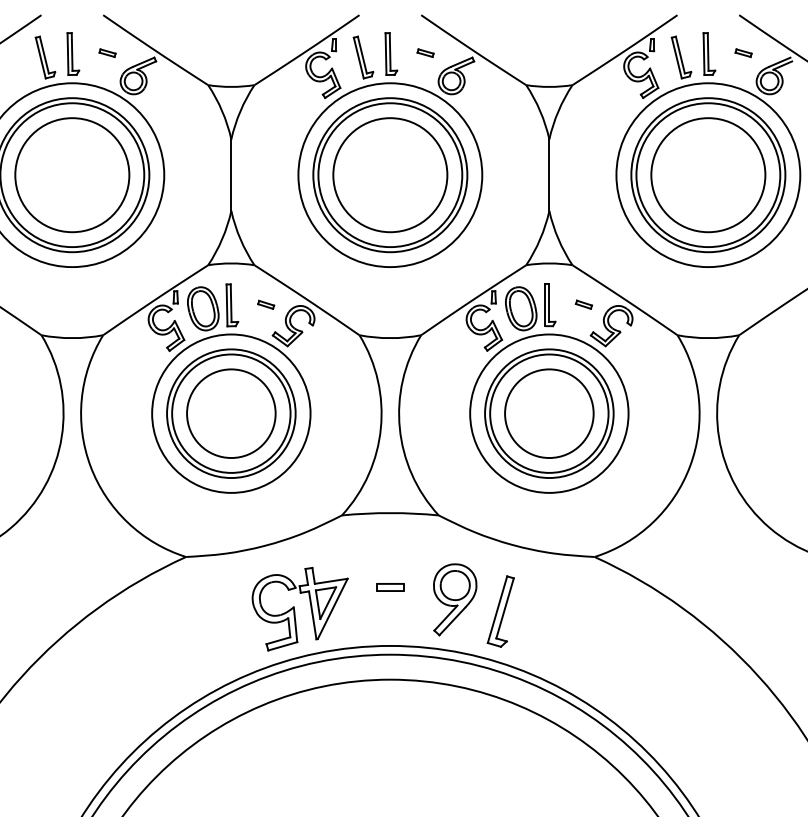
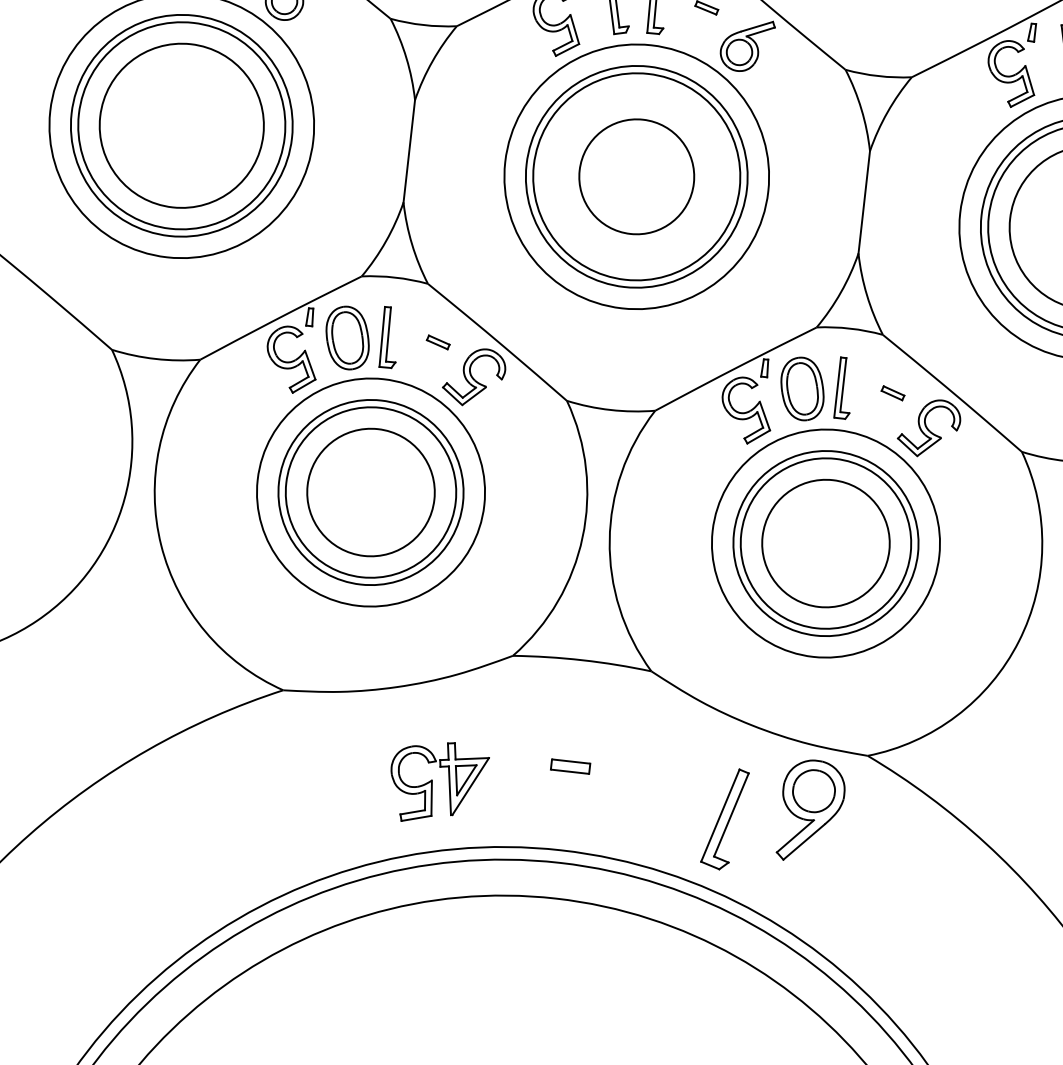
circle: (390, 175) -> (636, 177), size x0.7
part: (455, 599) -> (812, 811), moved
part: (299, 608) -> (437, 782), size x0.7

